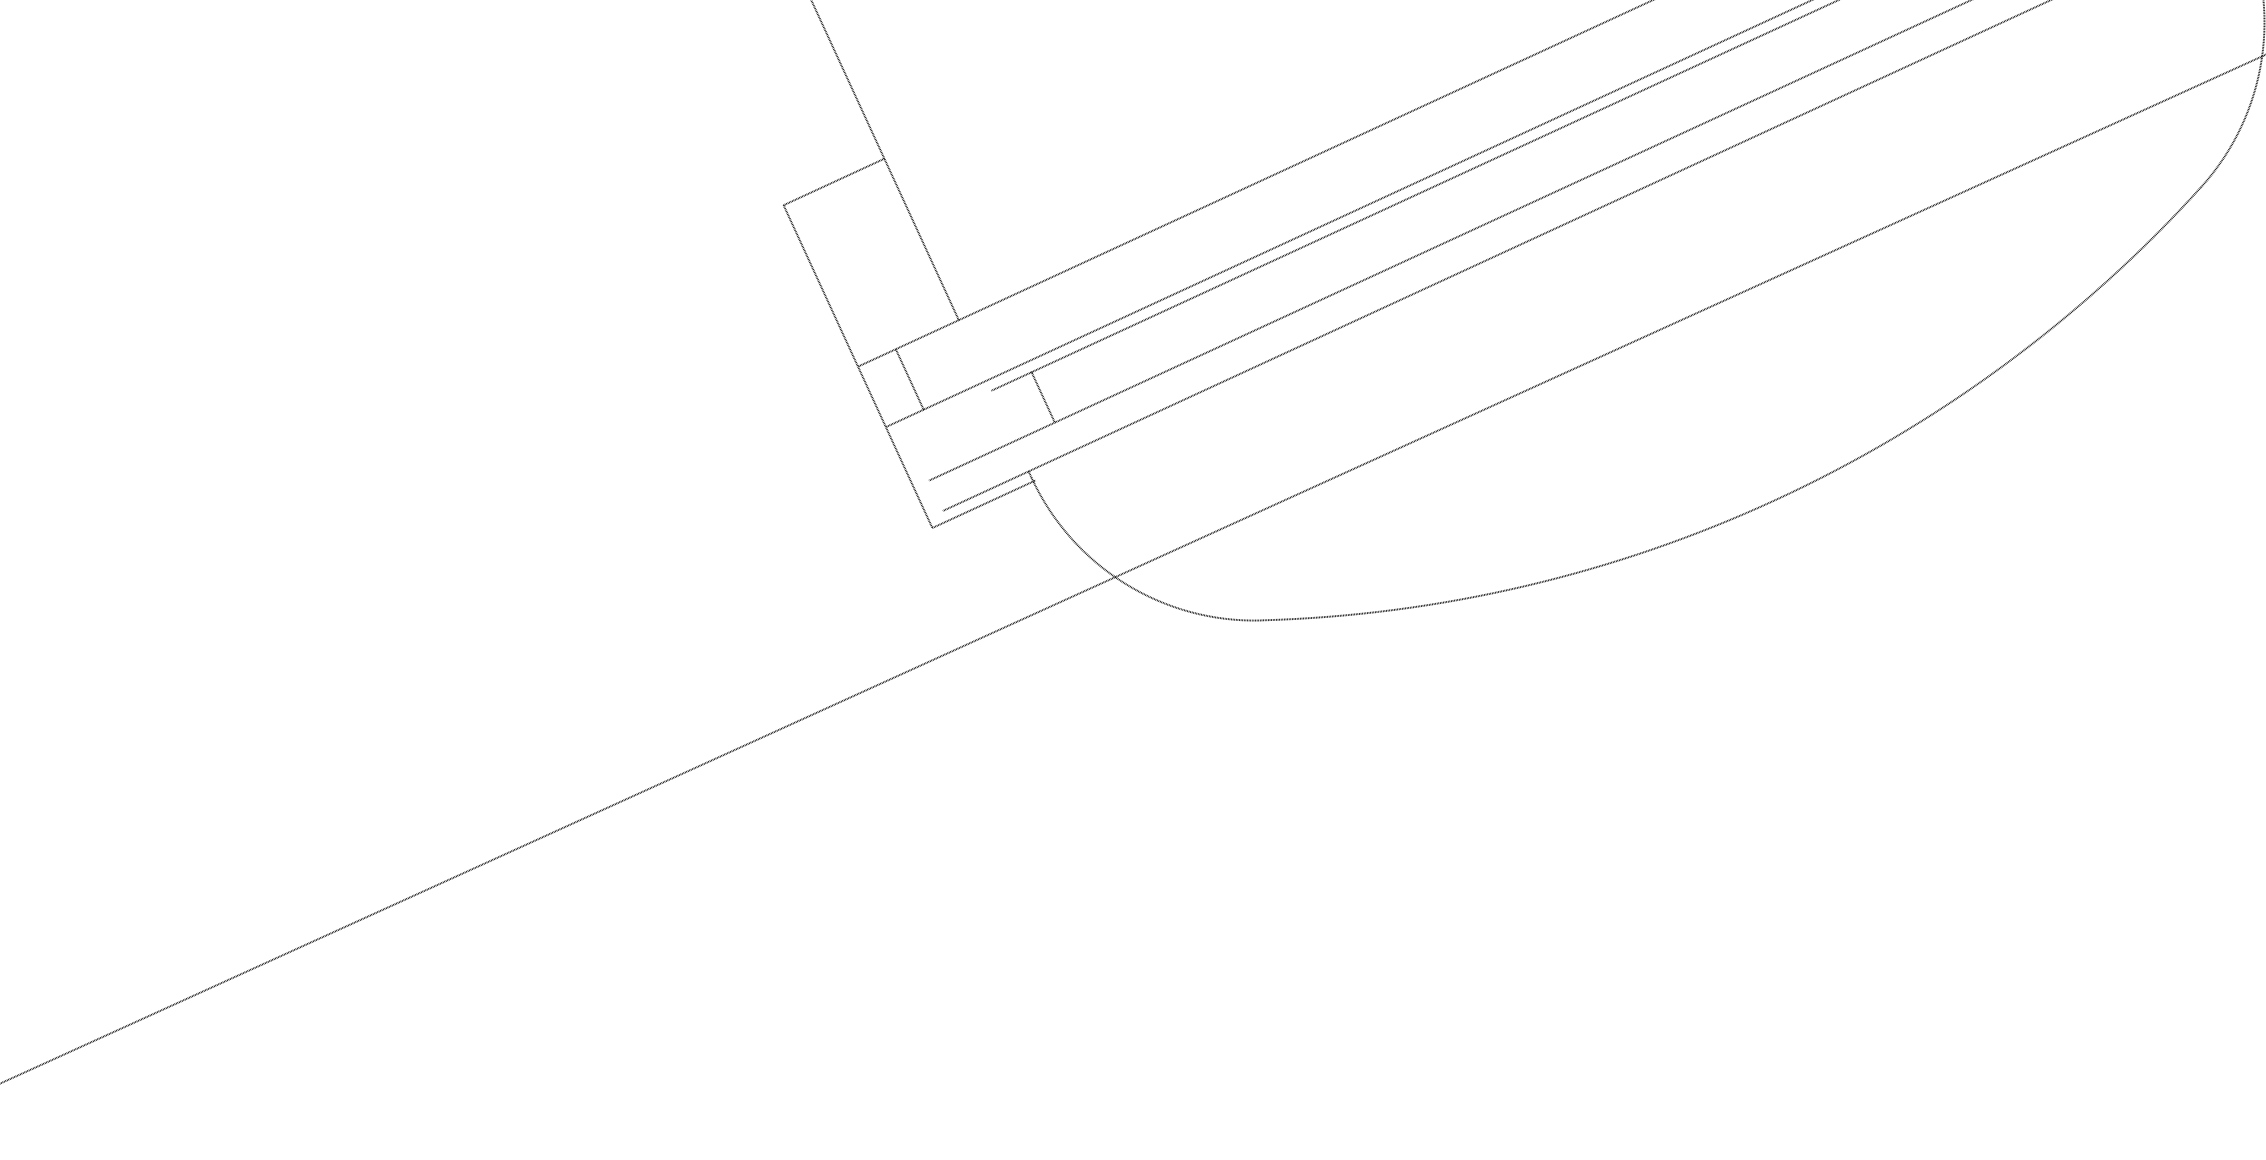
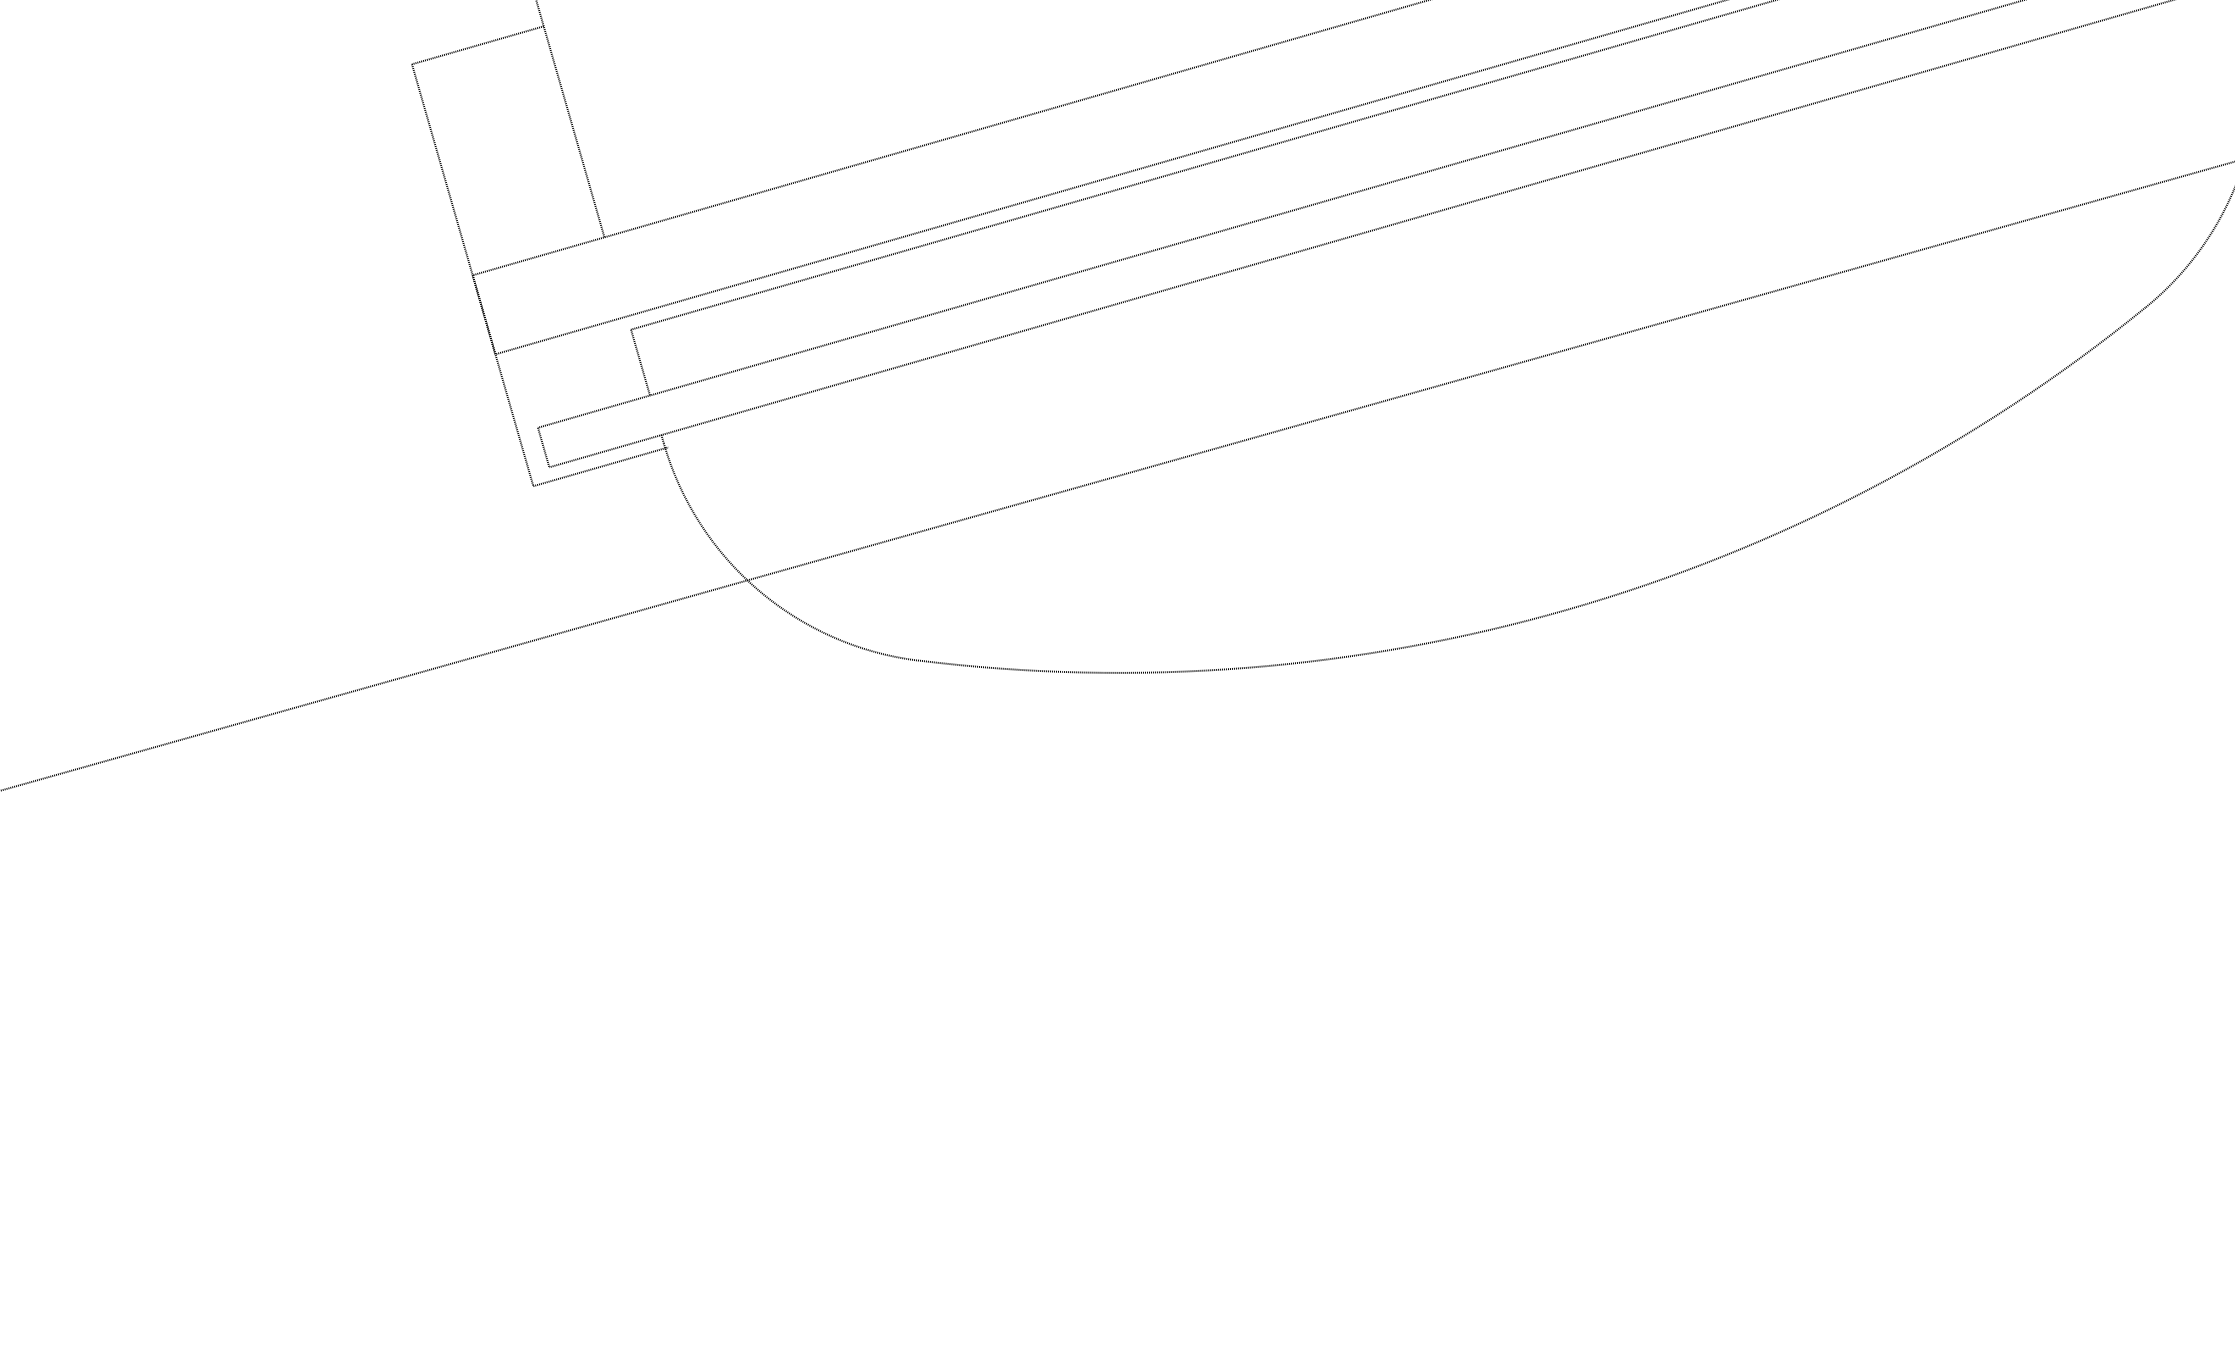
line: (909, 379) -> (483, 314), moved
line: (1042, 396) -> (639, 361), moved
line: (935, 495) -> (543, 447), added

